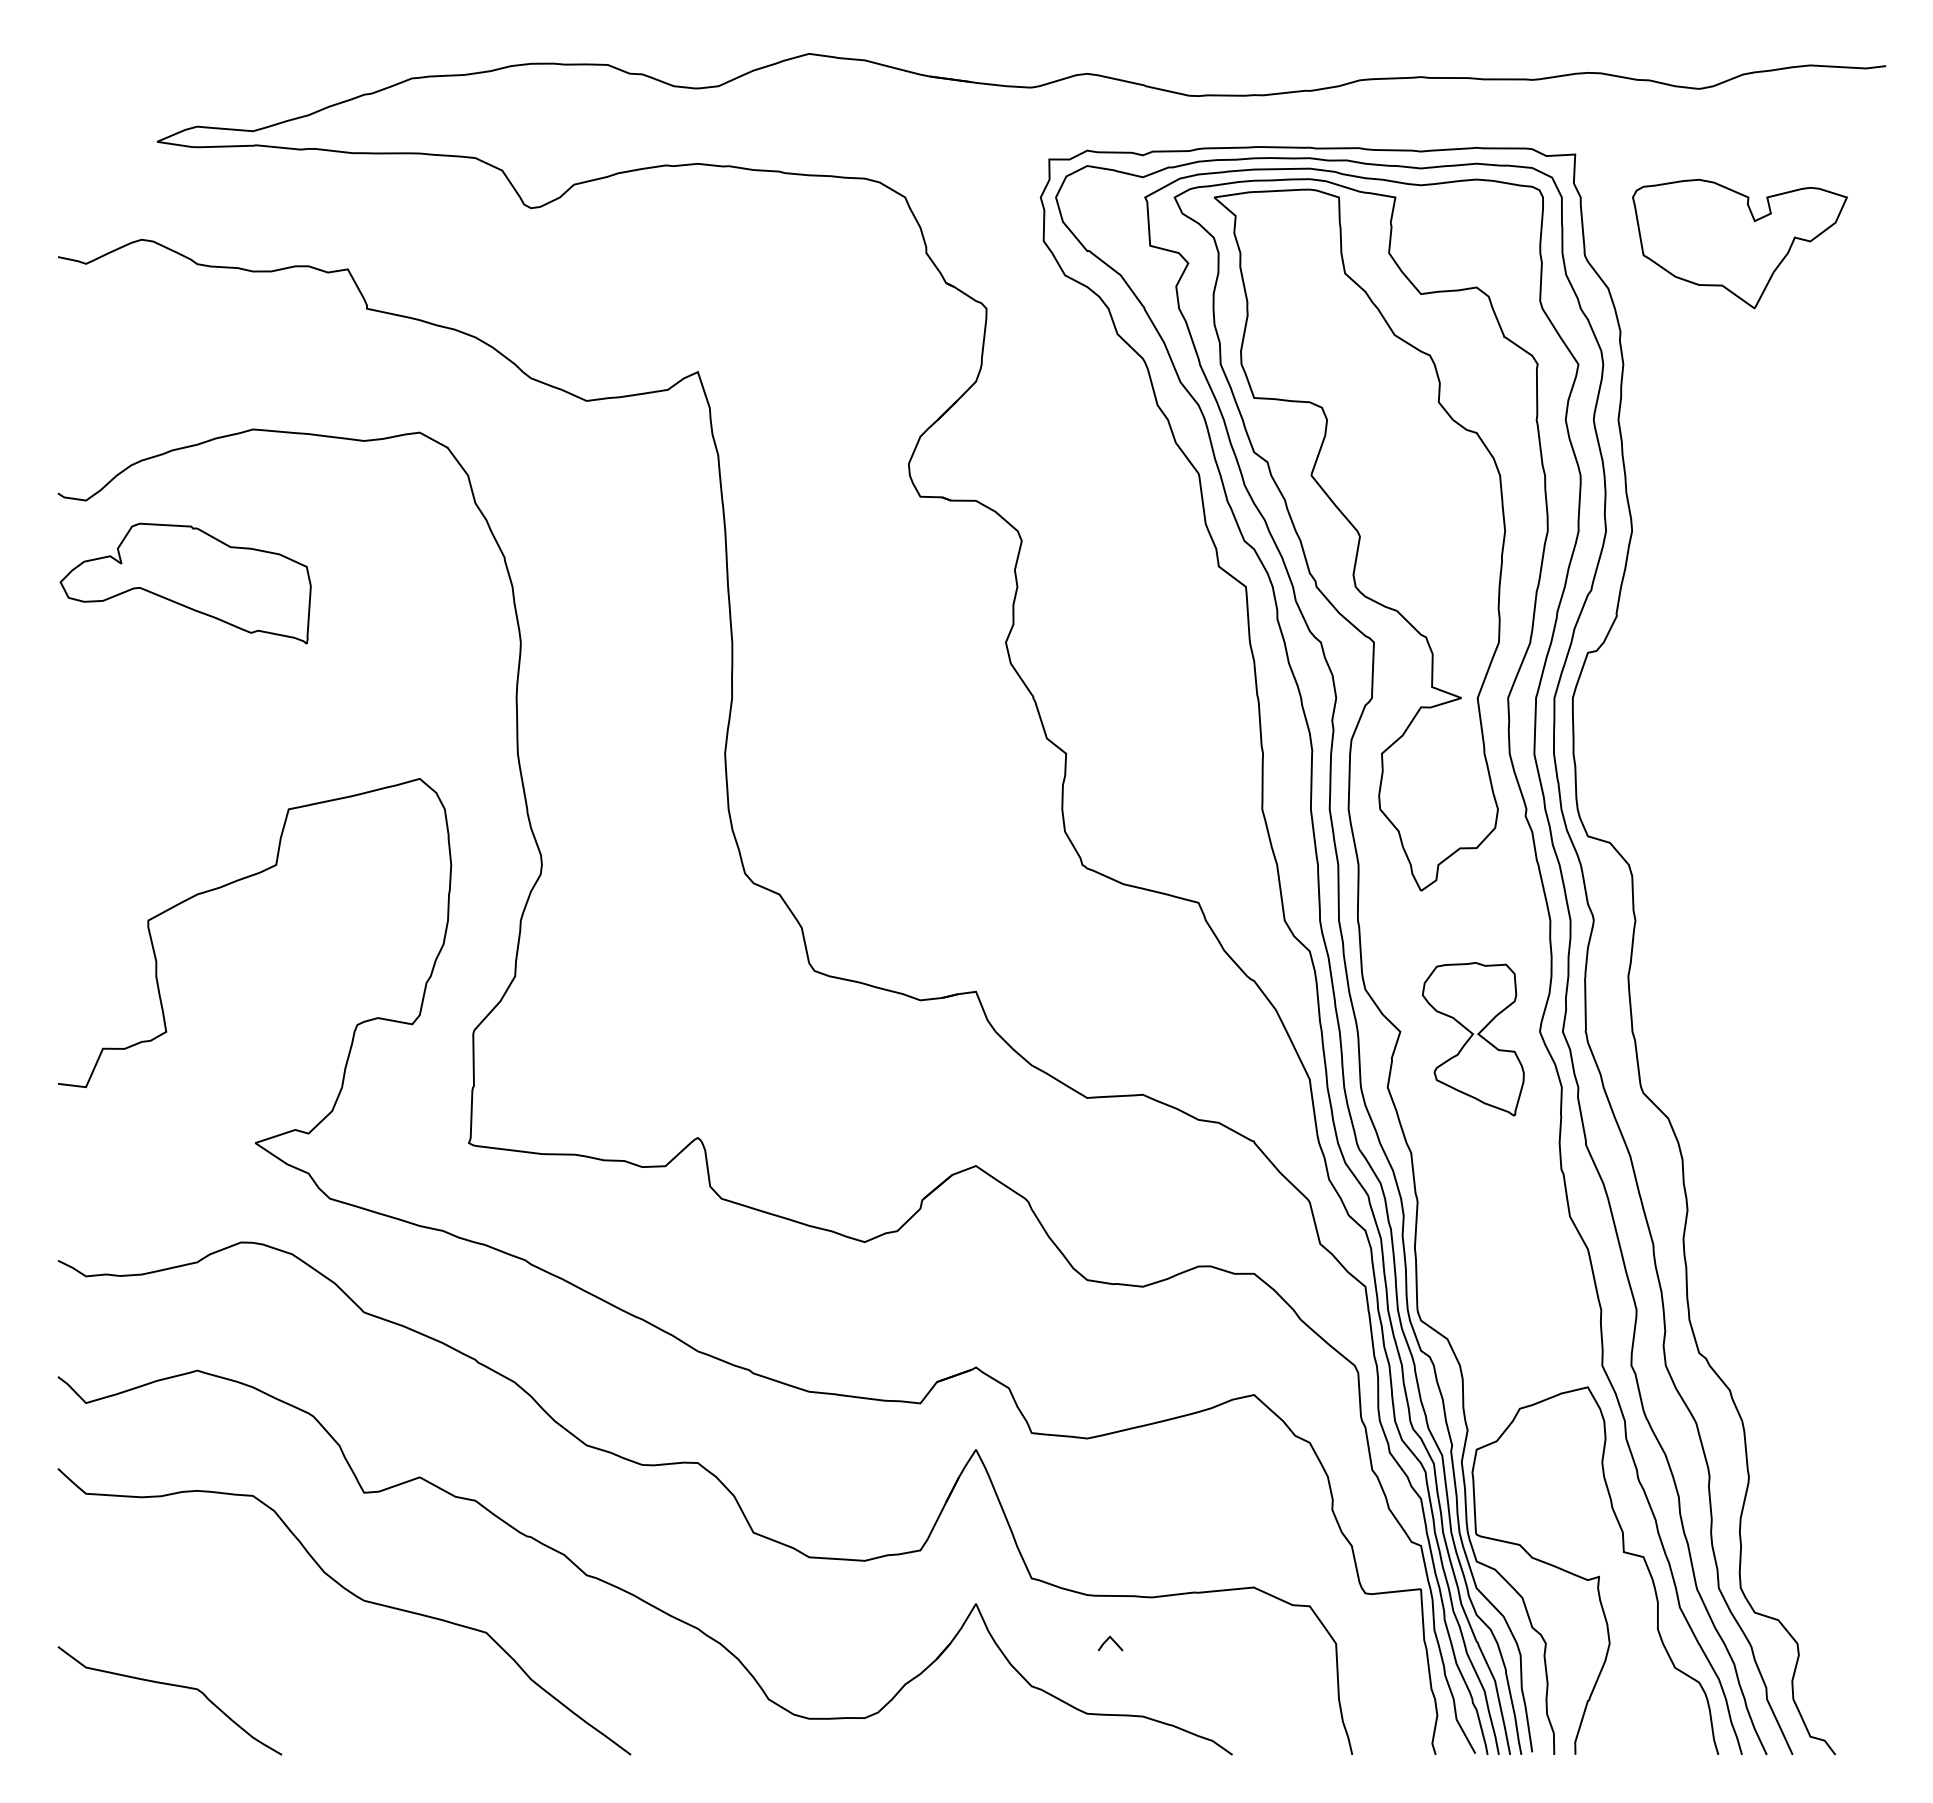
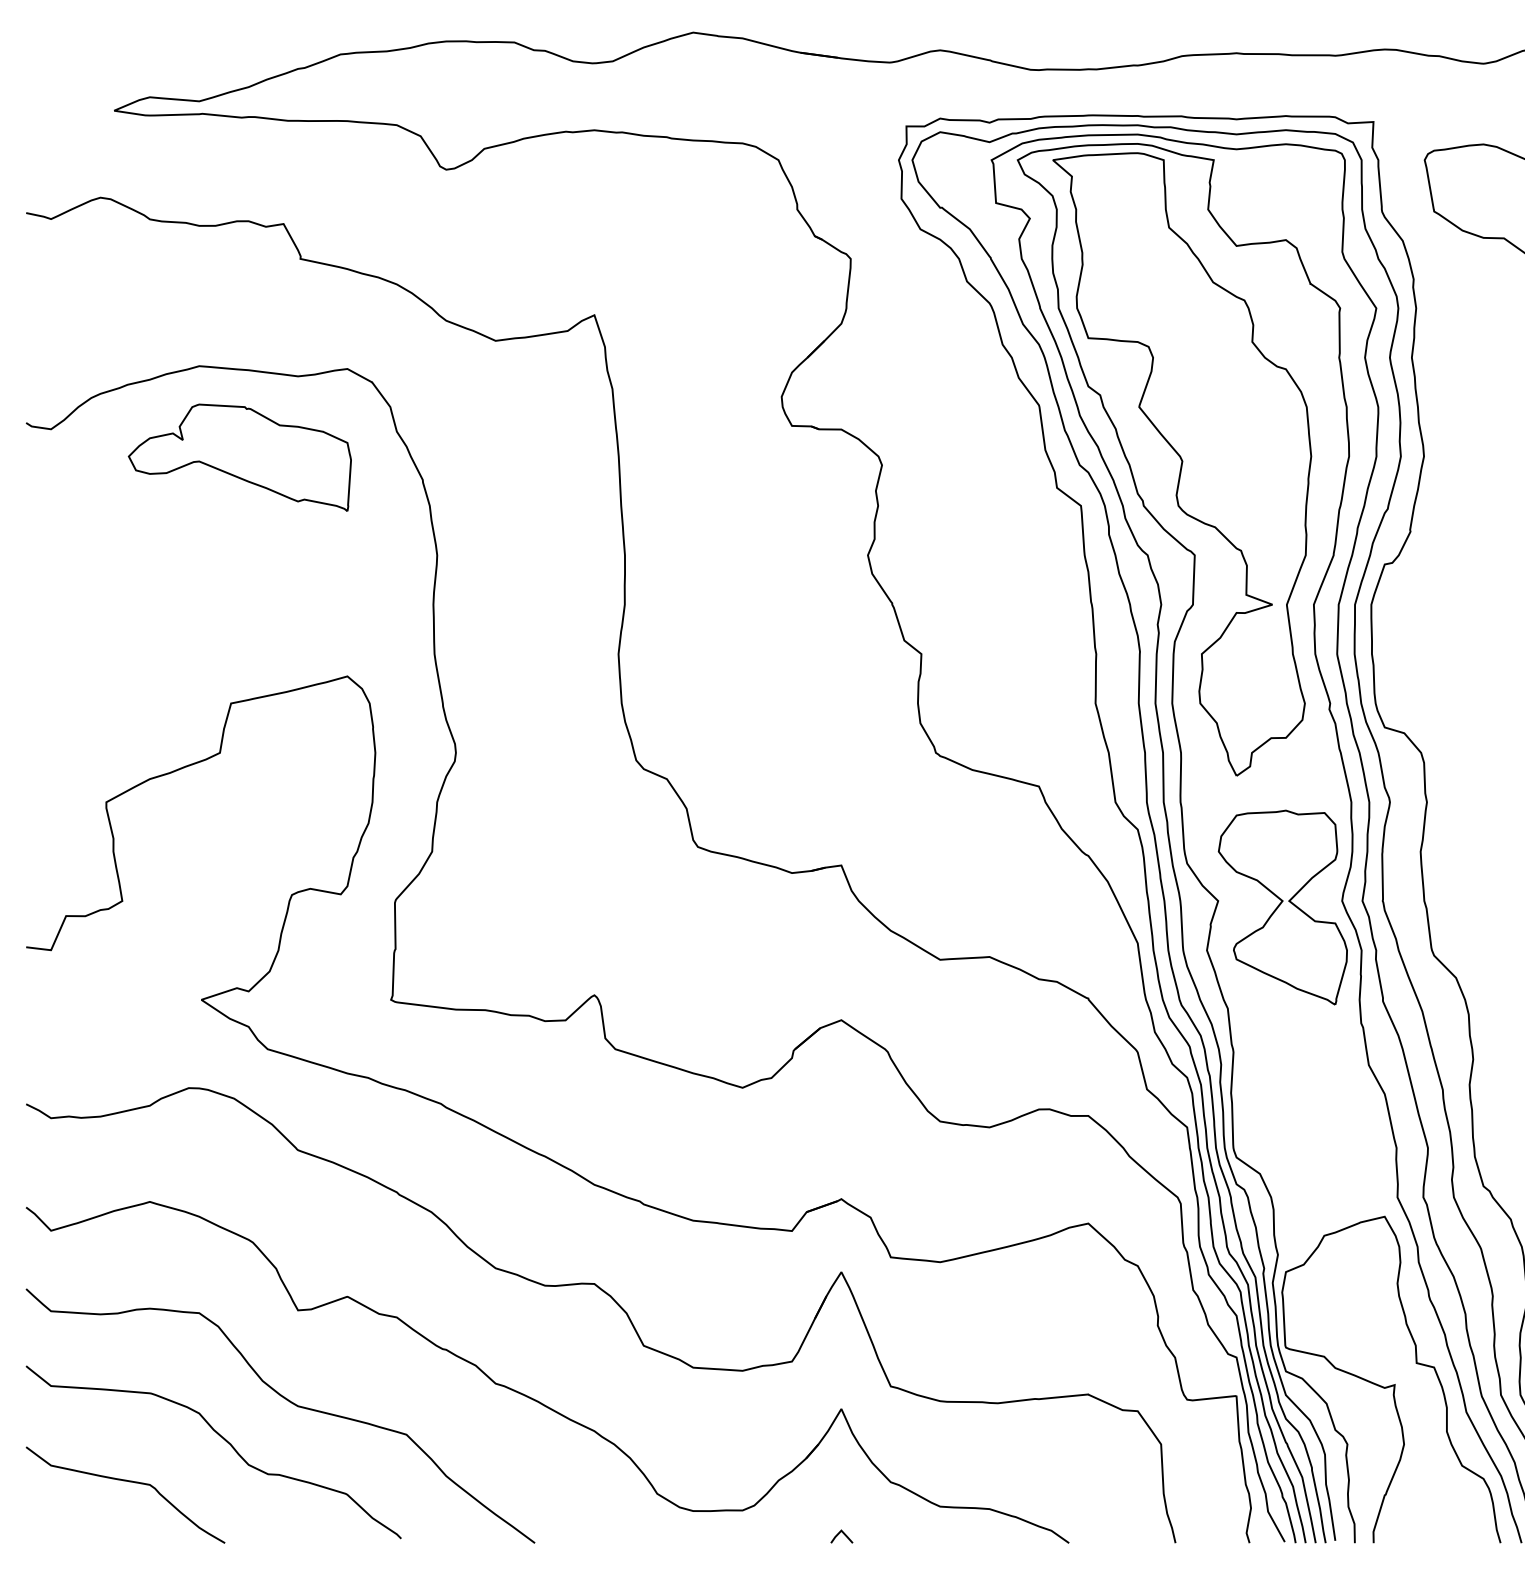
part: (185, 583) -> (239, 457), moved
part: (1473, 1039) -> (1283, 907), size x1.43
curve: (281, 1639) -> (224, 1440), added
line: (1112, 1640) -> (843, 1533), moved

